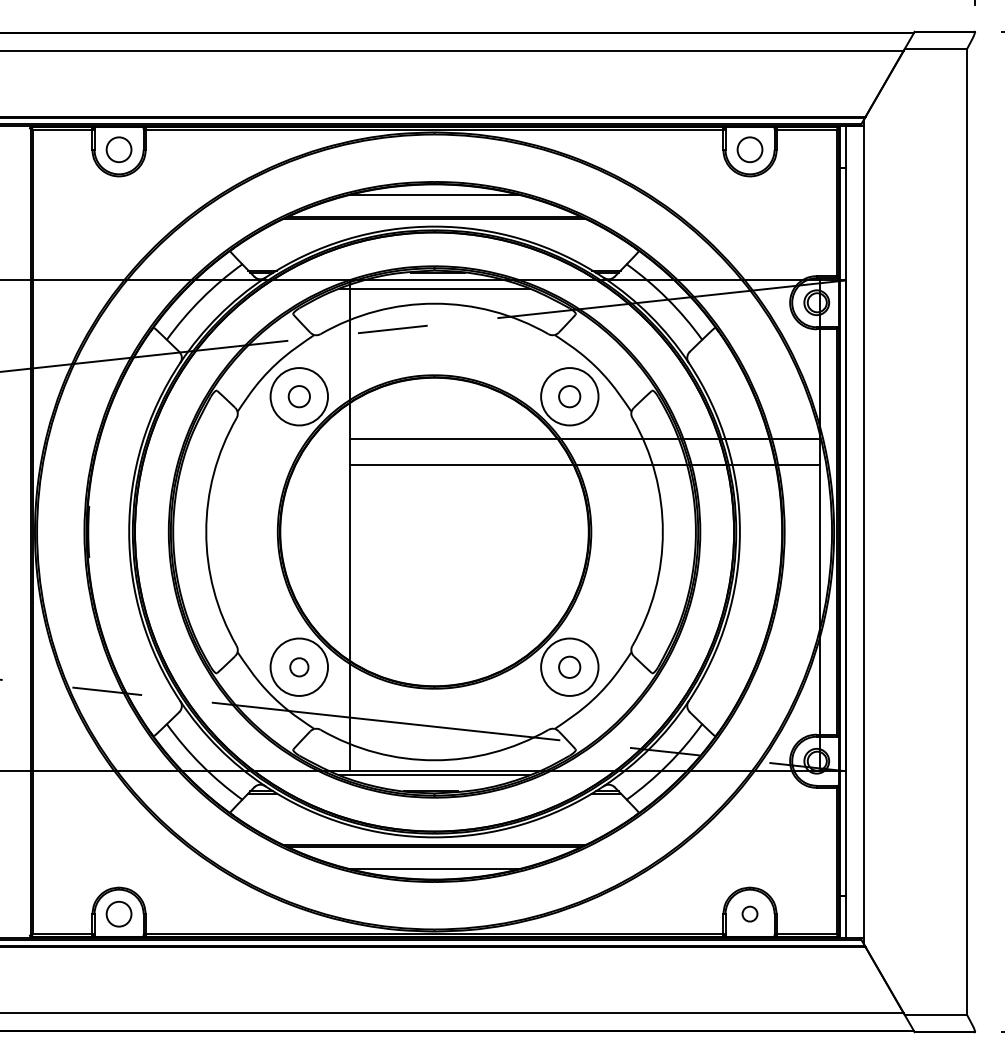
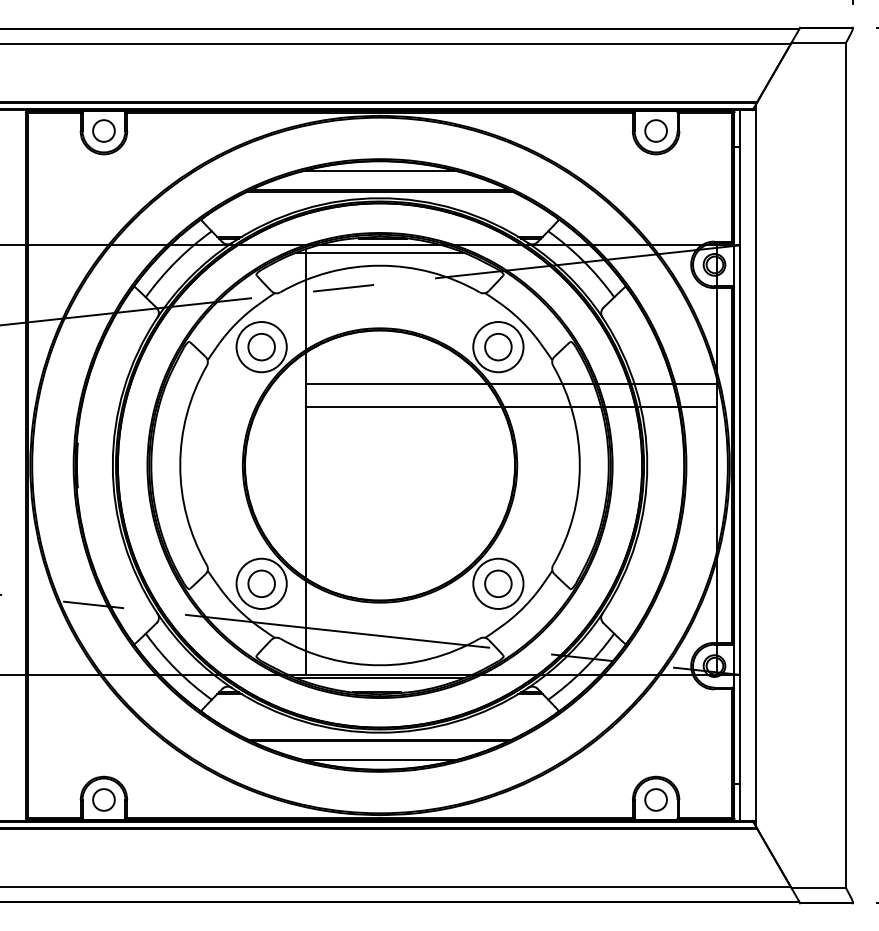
circle: (299, 396) -> (261, 346), size x1.43
circle: (569, 396) -> (498, 346), size x1.43
circle: (299, 667) -> (261, 584), size x1.67
circle: (569, 667) -> (498, 584), size x1.43
circle: (749, 913) -> (655, 799), size x1.67

